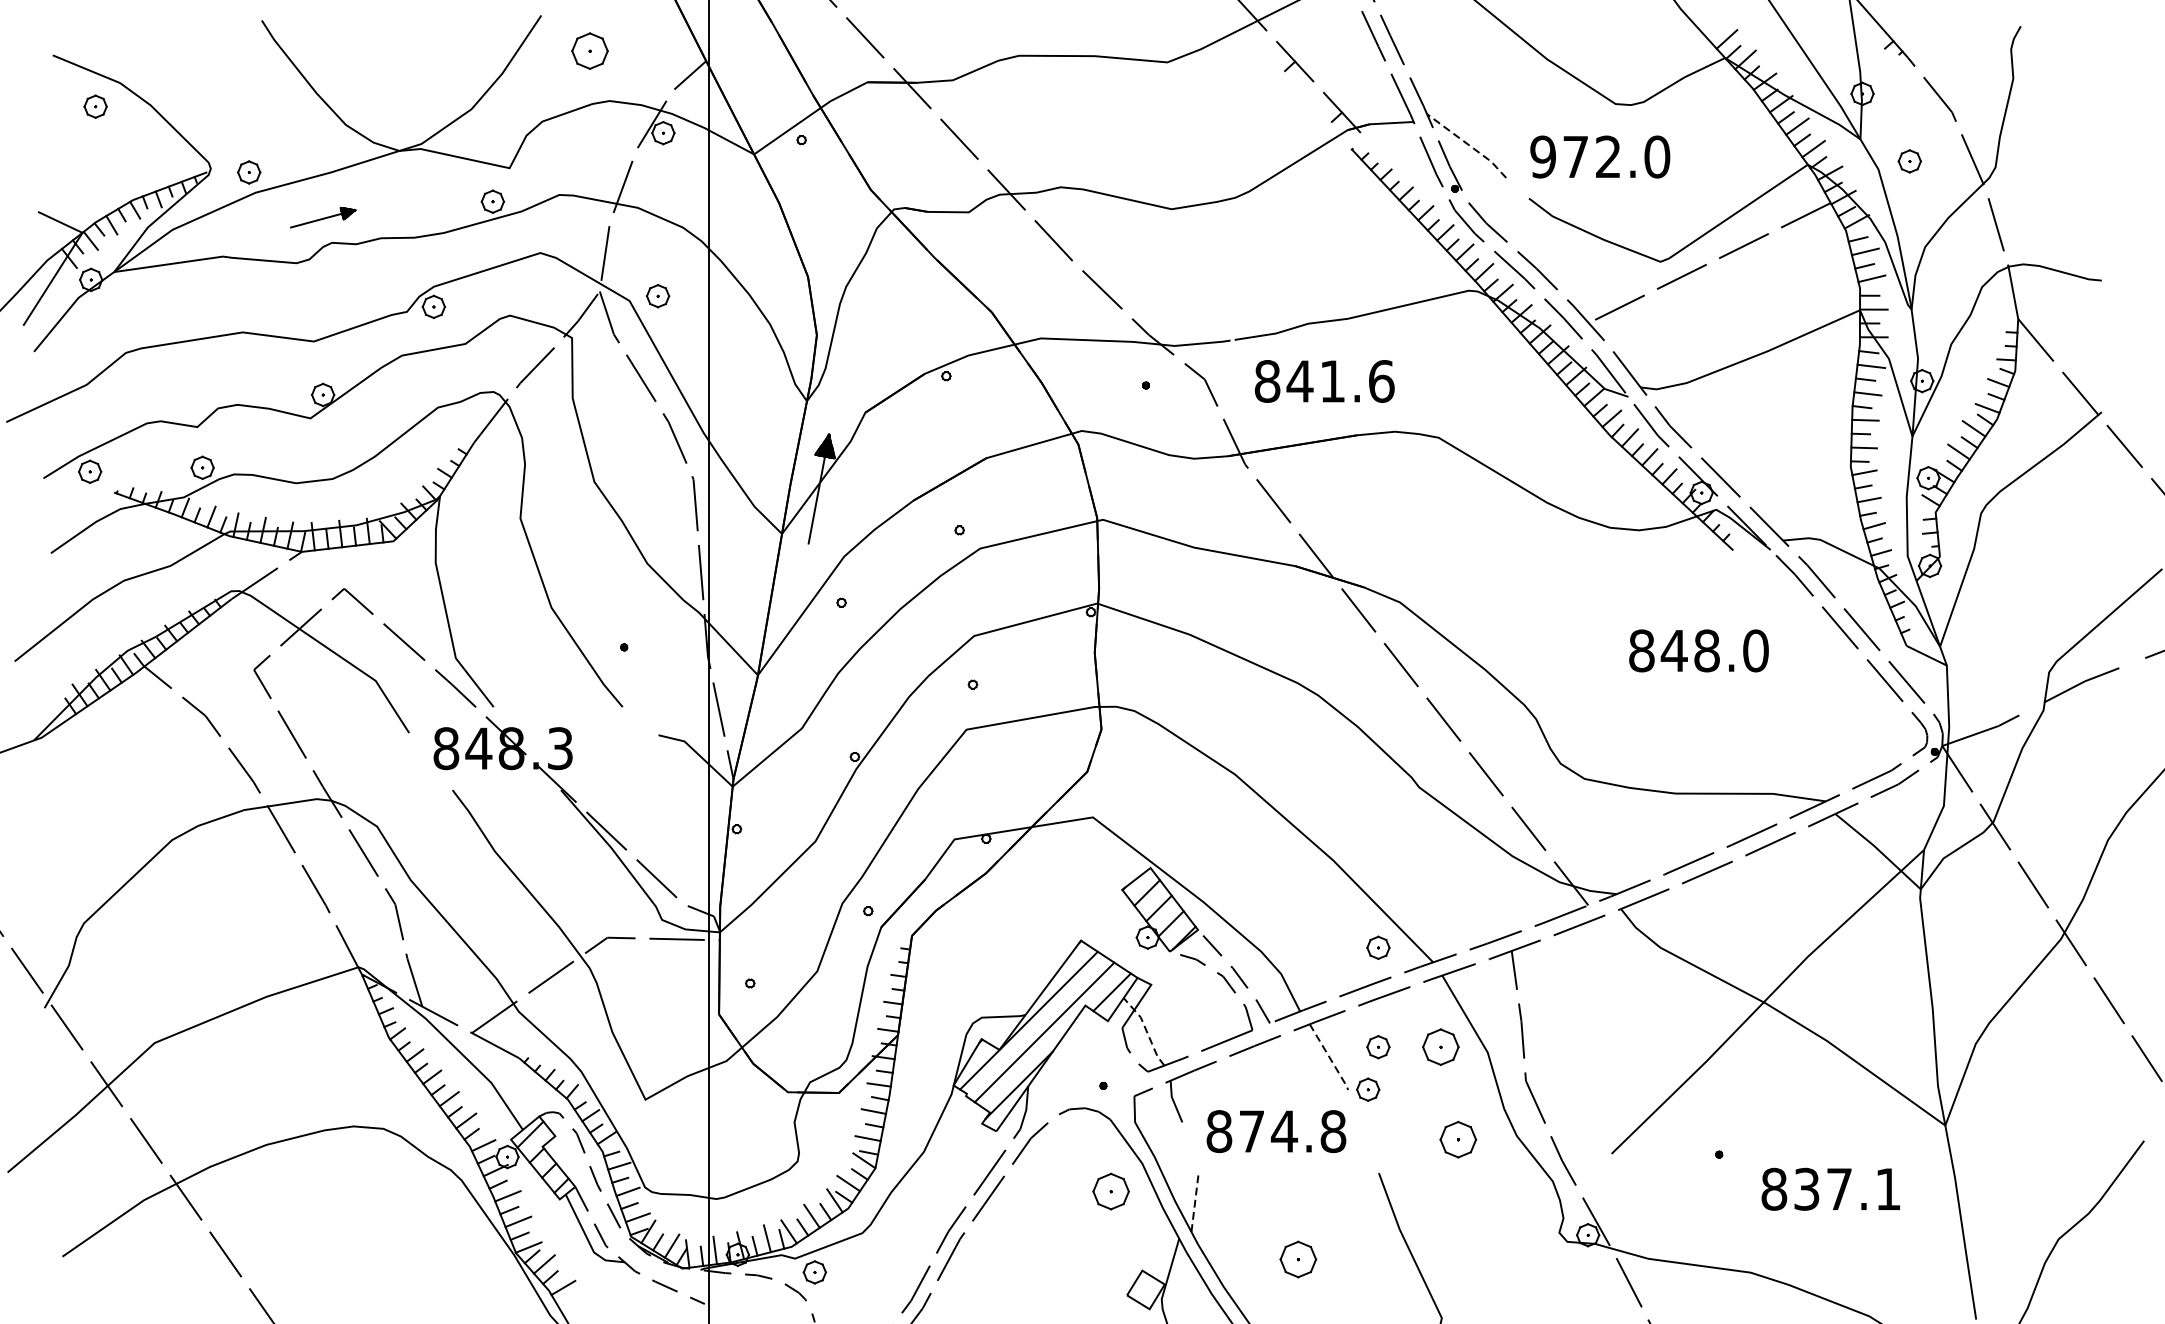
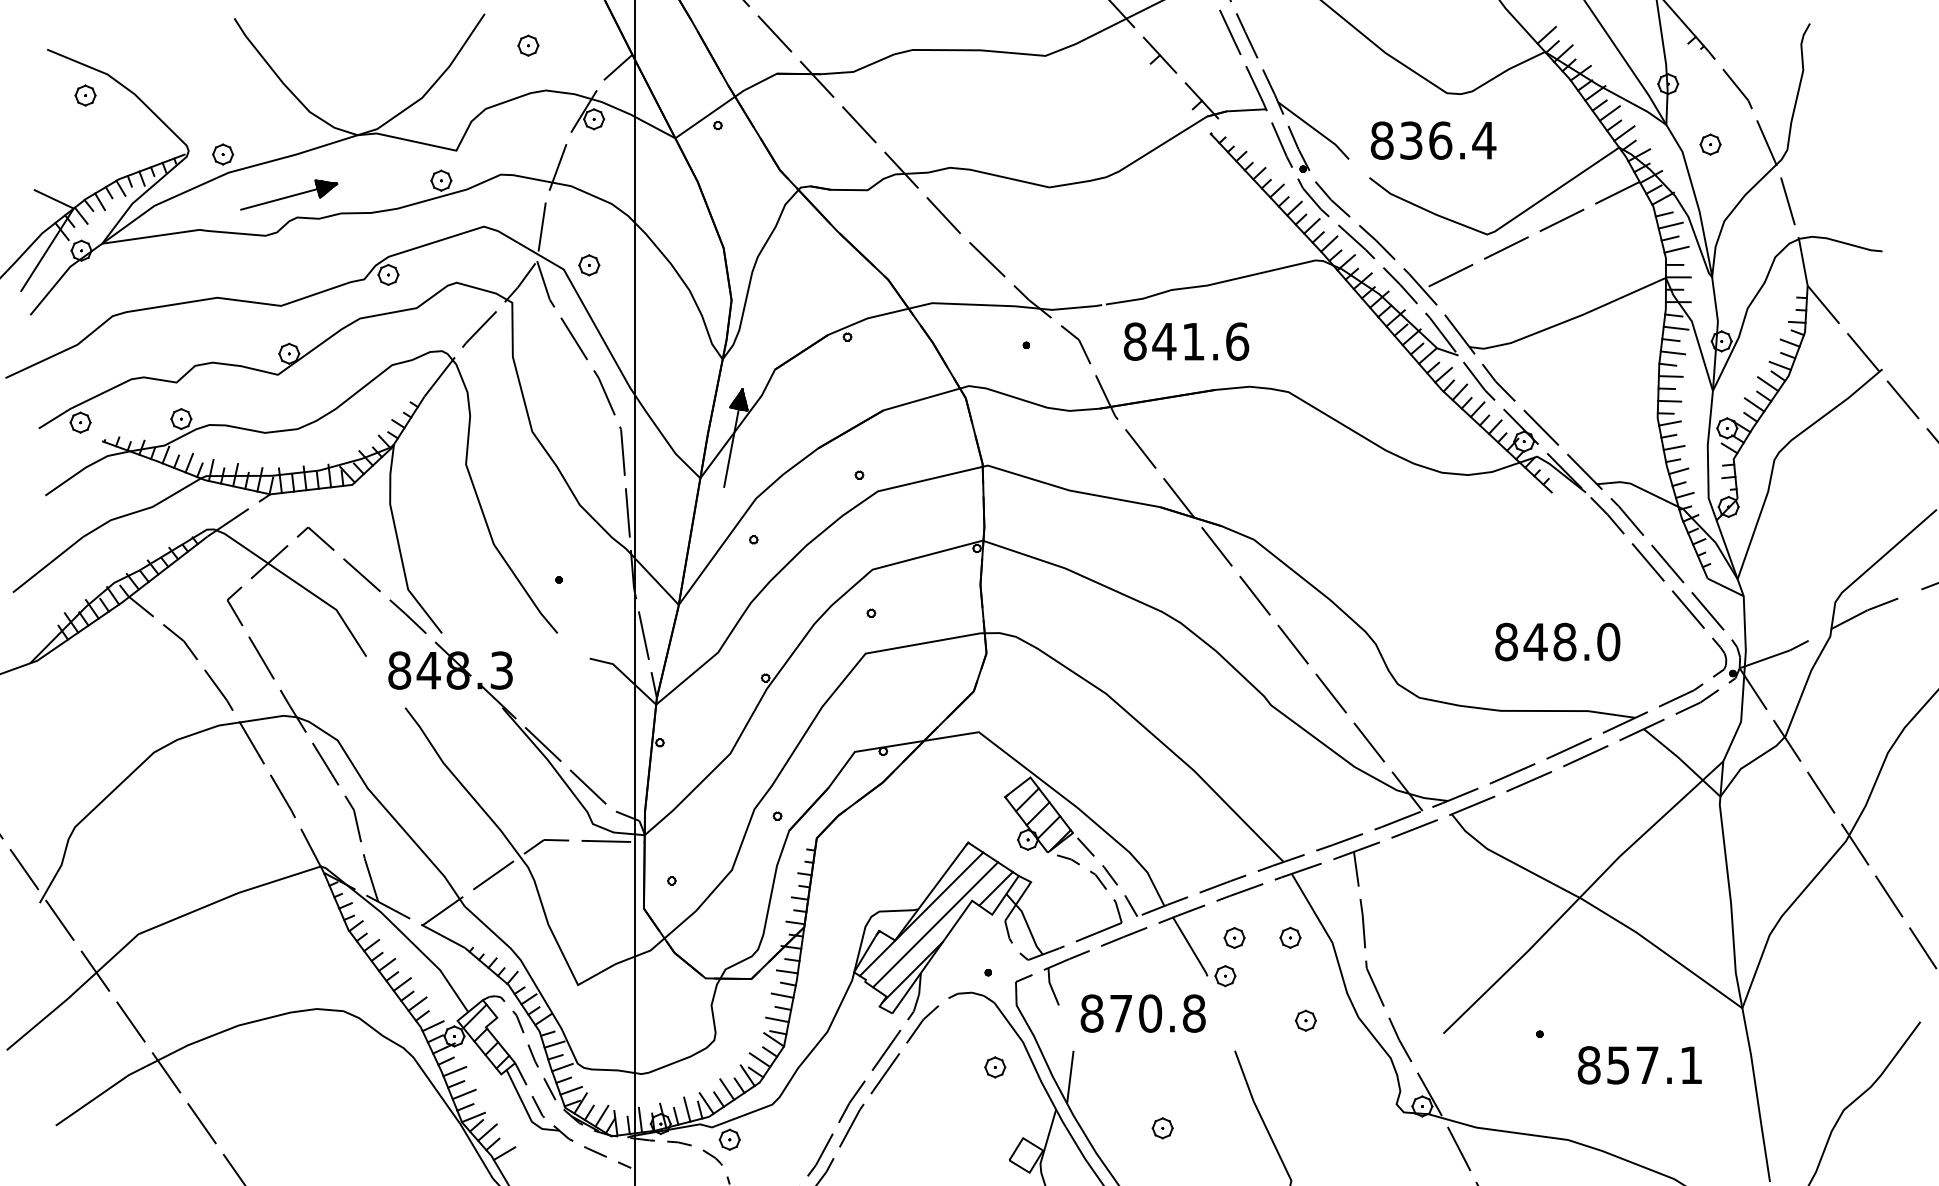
part: (590, 50) -> (528, 45), size x0.62
line: (1467, 144) -> (1314, 129), dashed -> solid
text: (1600, 156) -> (1433, 140), 972.0 -> 836.4
part: (323, 217) -> (289, 194), size x1.67
text: (1698, 650) -> (1557, 641), moved
part: (1378, 947) -> (1234, 848), removed
line: (1146, 1030) -> (1026, 923), dashed -> solid
part: (1440, 1046) -> (1290, 937), size x0.62
line: (1329, 1057) -> (1190, 947), dashed -> solid
text: (1284, 1131) -> (1150, 1013), 874.8 -> 870.8
part: (1457, 1139) -> (1305, 1020), size x0.62
text: (1807, 1188) -> (1618, 1064), 837.1 -> 857.1
part: (1111, 1191) -> (995, 1067), size x0.62
line: (1195, 1202) -> (1070, 1077), dashed -> solid
part: (1297, 1259) -> (1162, 1128), size x0.62

